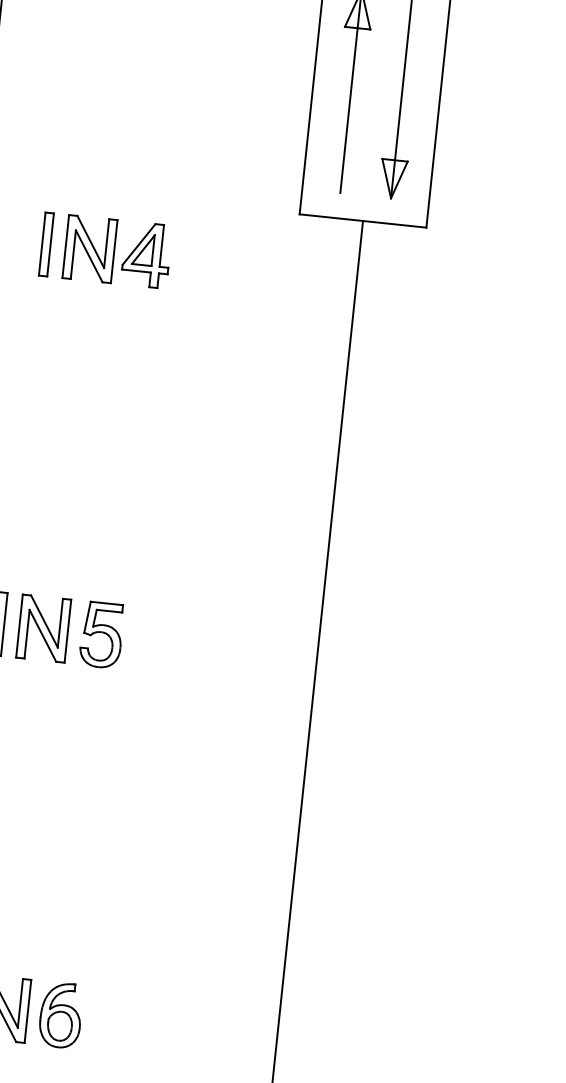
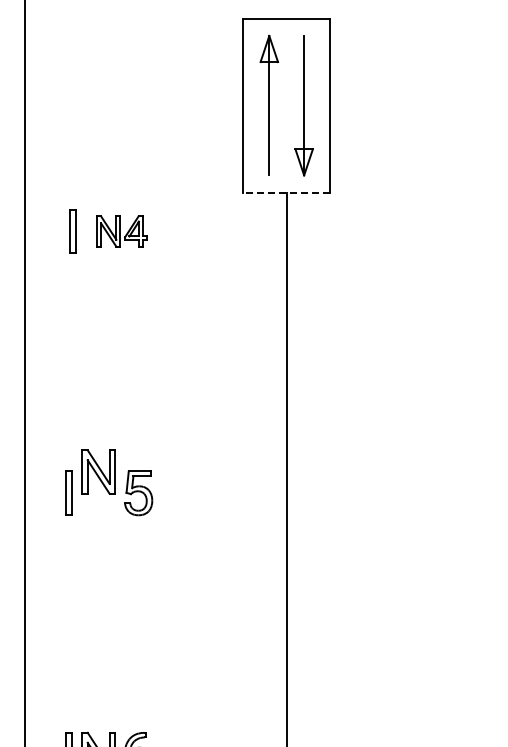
line: (362, 220) -> (286, 192), solid -> dashed
part: (116, 251) -> (121, 231), size x0.7
part: (43, 627) -> (98, 471), moved

